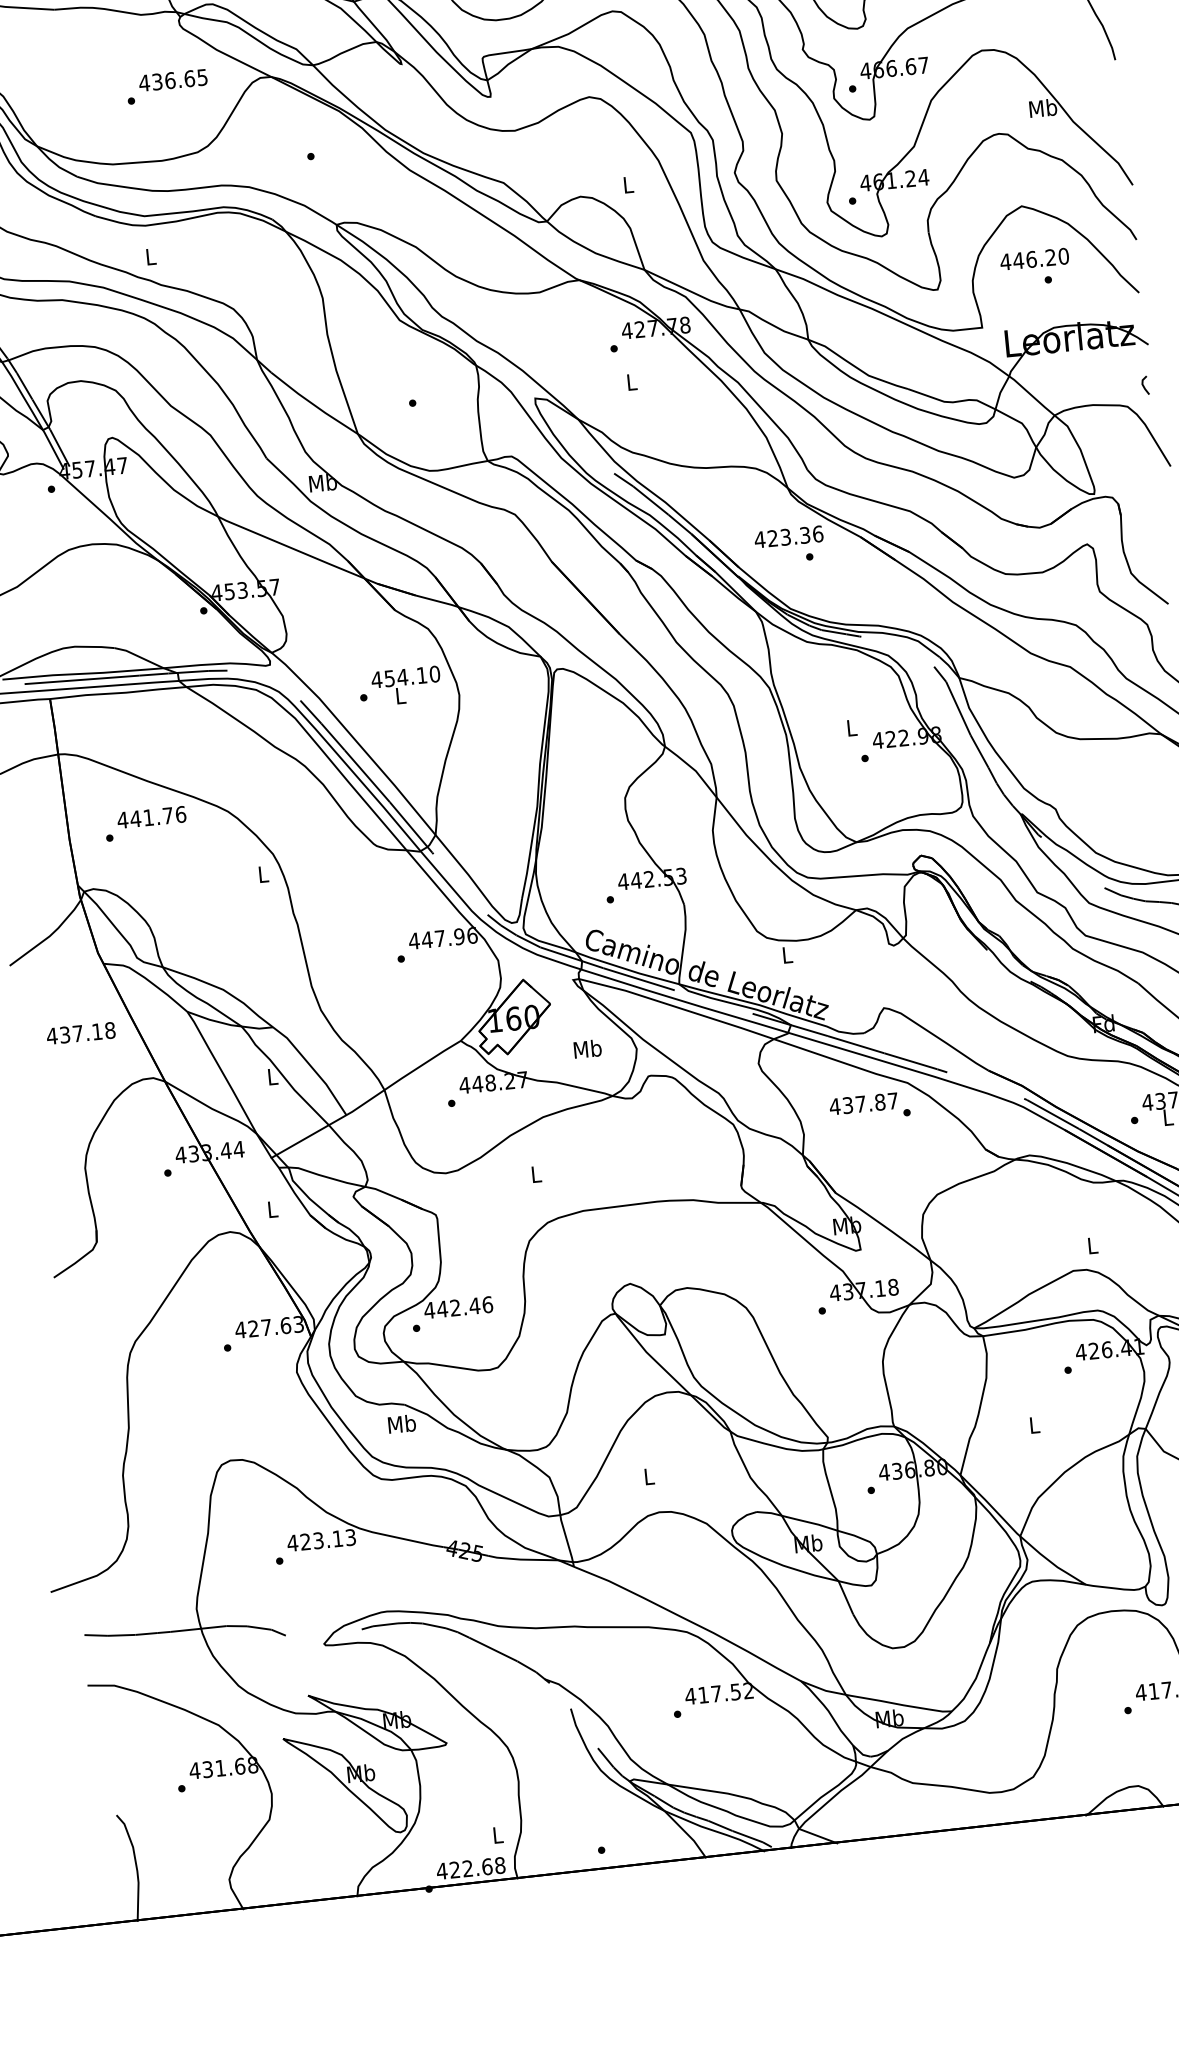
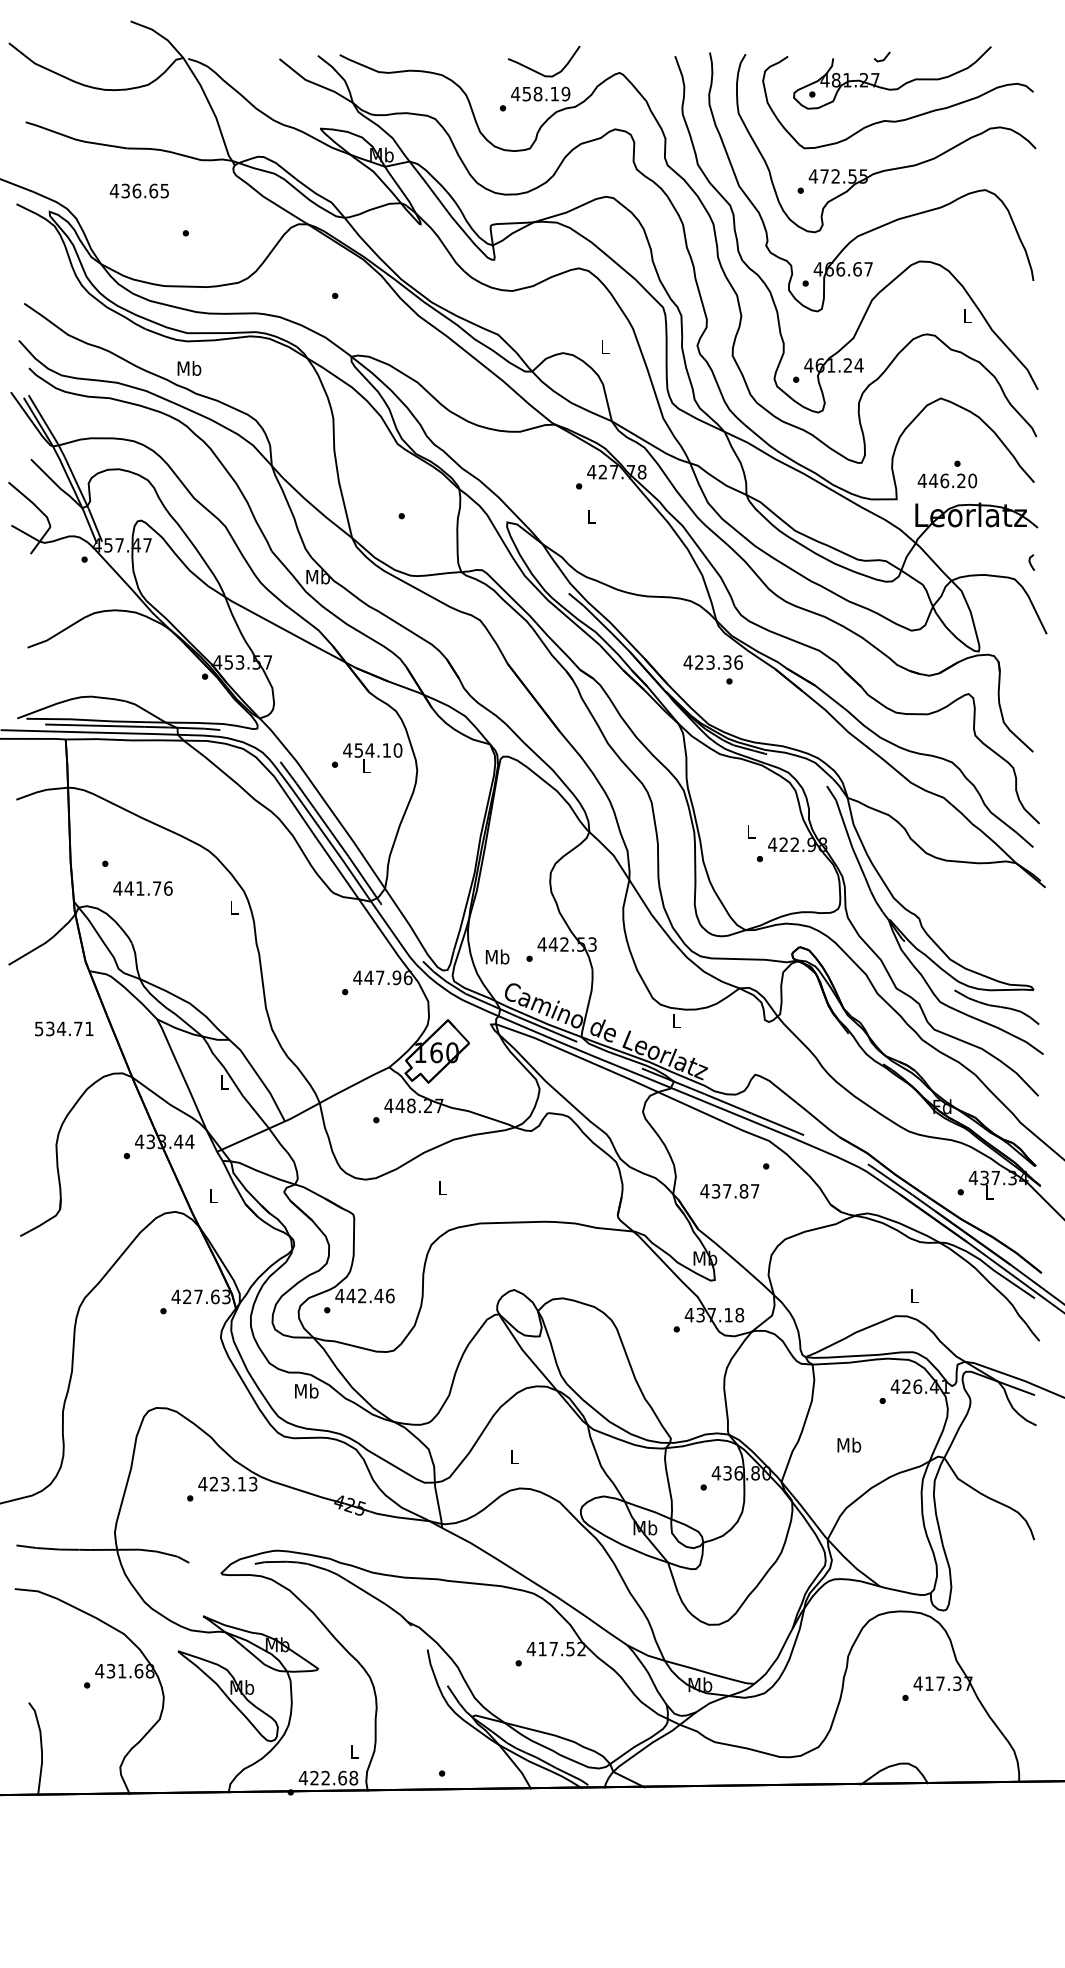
text: (172, 79) -> (138, 190), moved
text: (1043, 107) -> (967, 315), Mb -> L
text: (150, 256) -> (189, 368), L -> Mb
text: (1034, 258) -> (947, 480), moved
text: (151, 817) -> (142, 888), moved
text: (80, 1032) -> (63, 1028), 437.18 -> 534.71
text: (587, 1048) -> (497, 956), moved
text: (863, 1104) -> (729, 1191), moved
text: (1034, 1424) -> (849, 1444), L -> Mb

